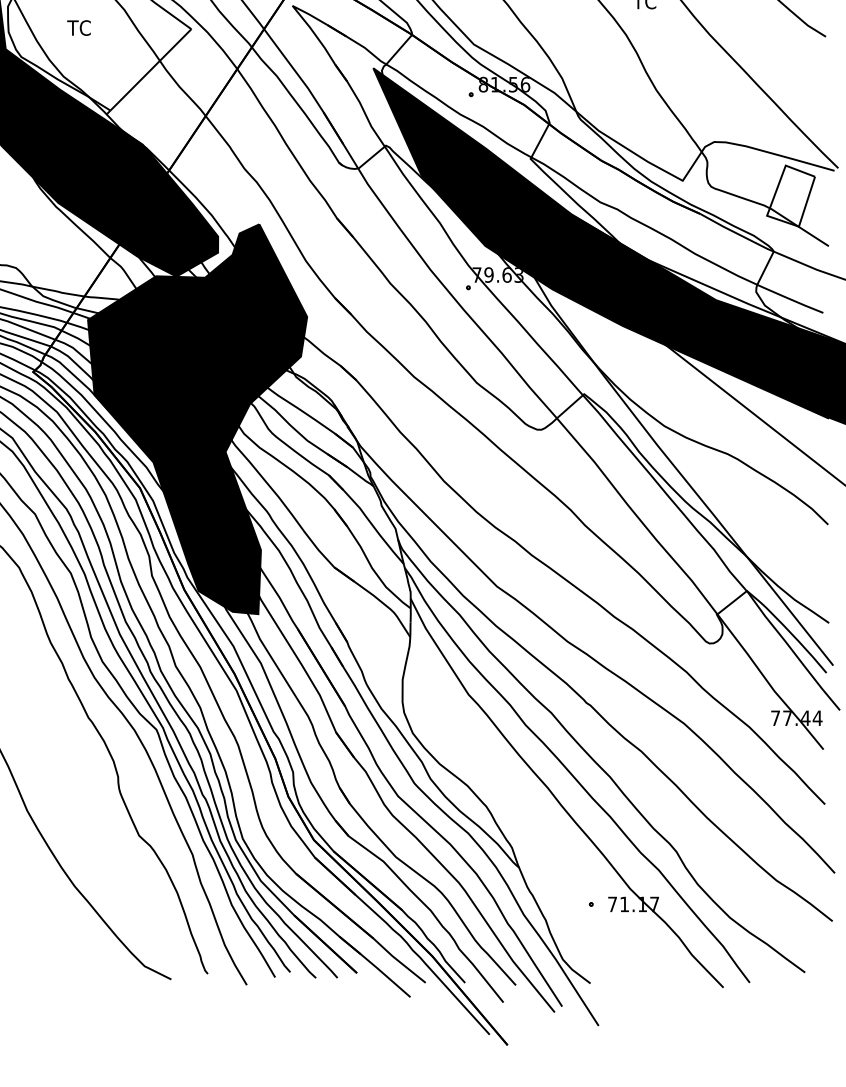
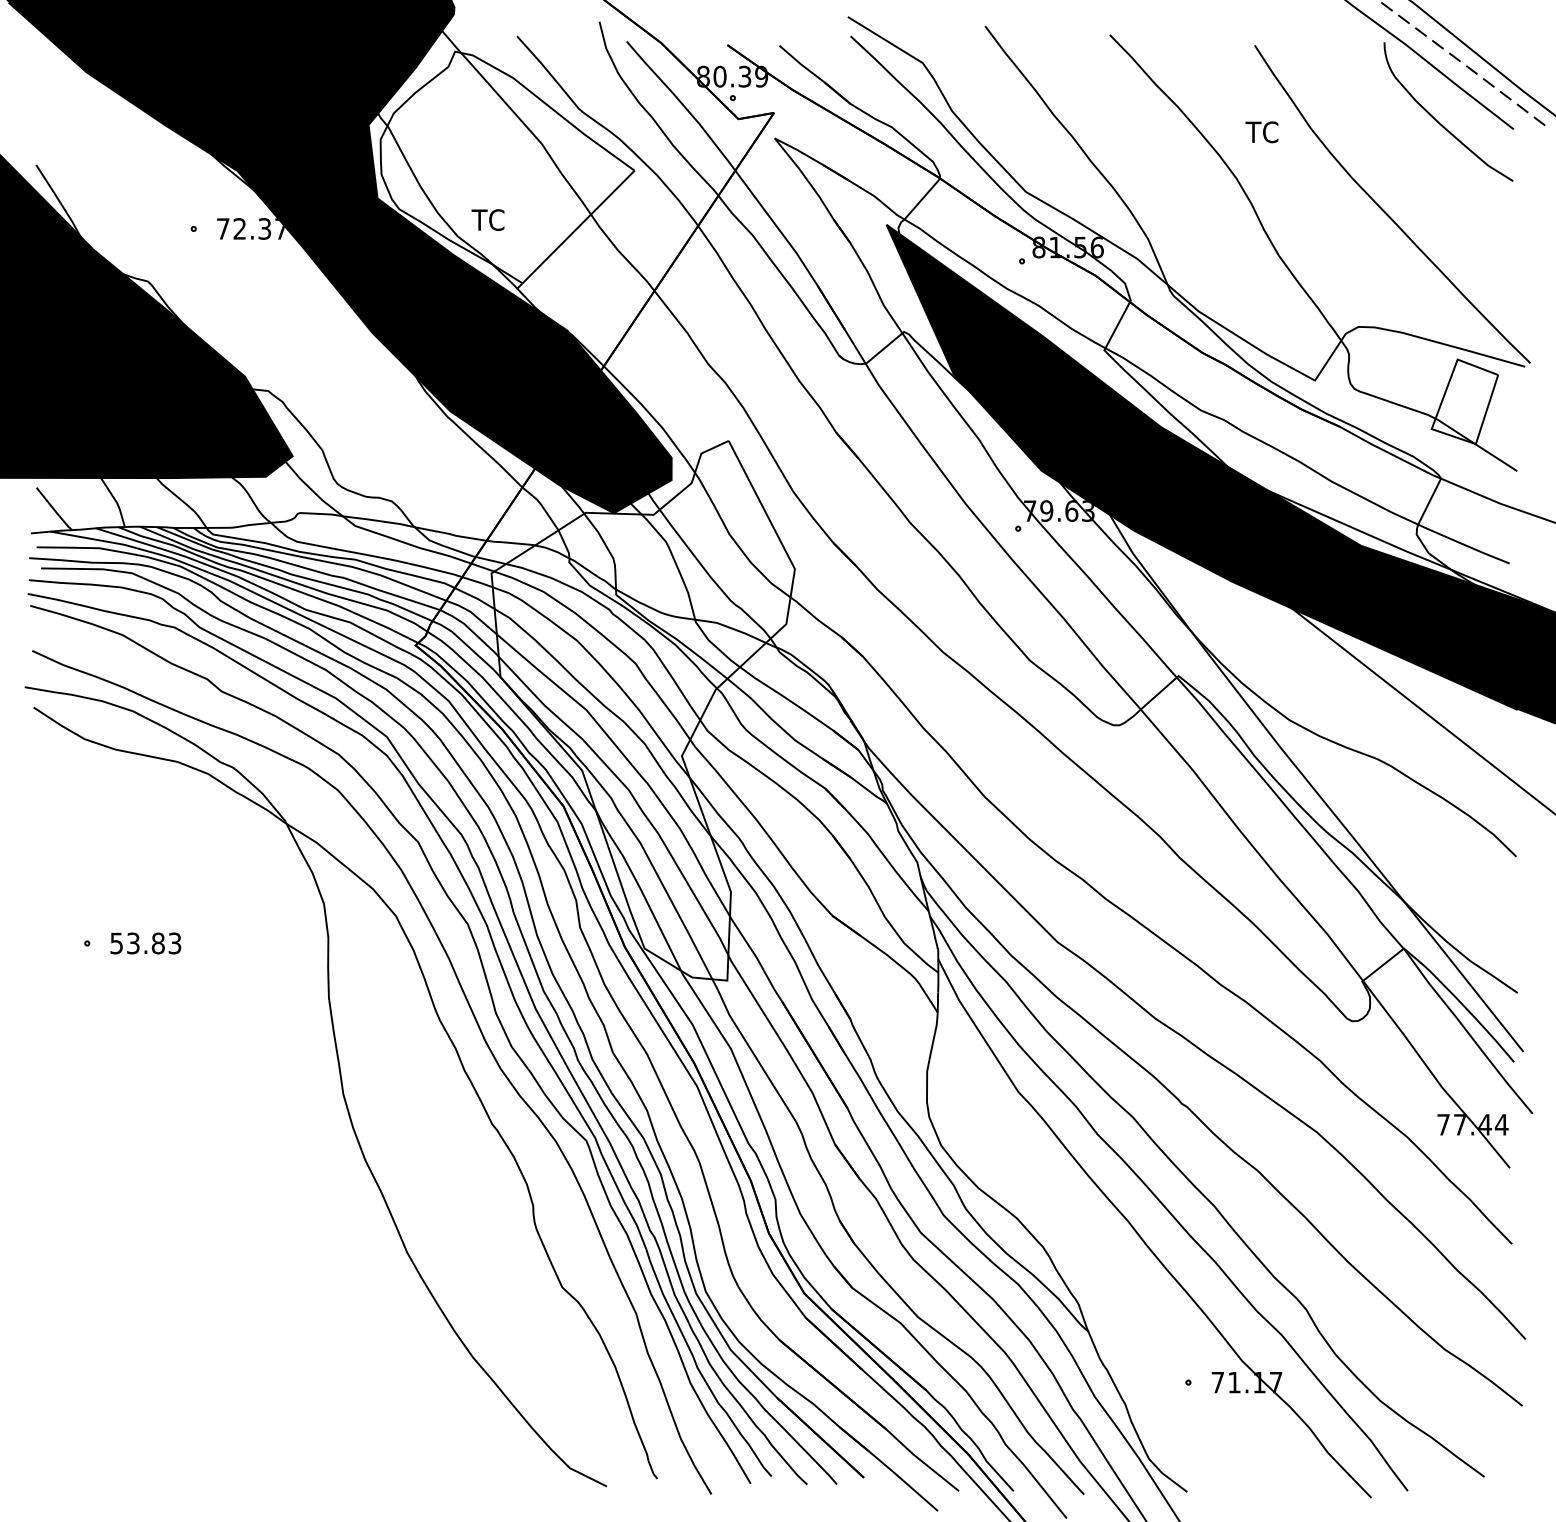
text: (78, 27) -> (487, 219), moved
fill: (197, 419) -> (642, 710), removed

